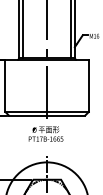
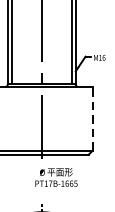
line: (88, 85) -> (92, 118), solid -> dashed
text: (45, 133) -> (55, 176), moved

